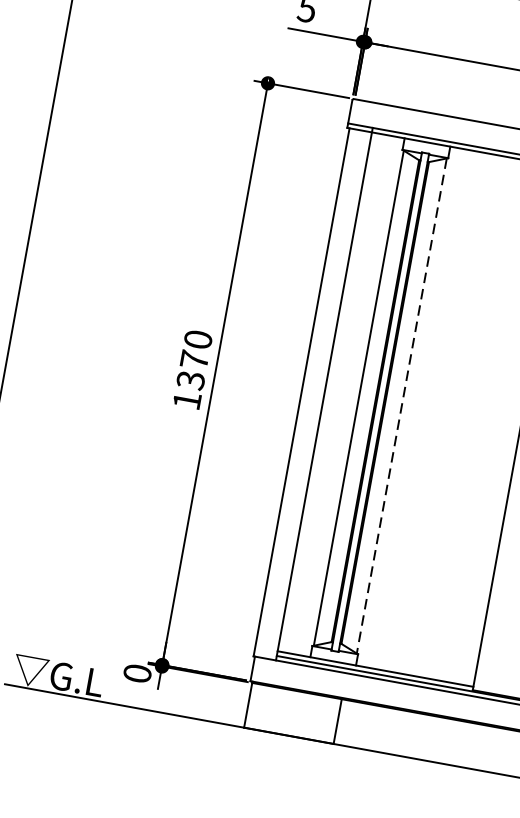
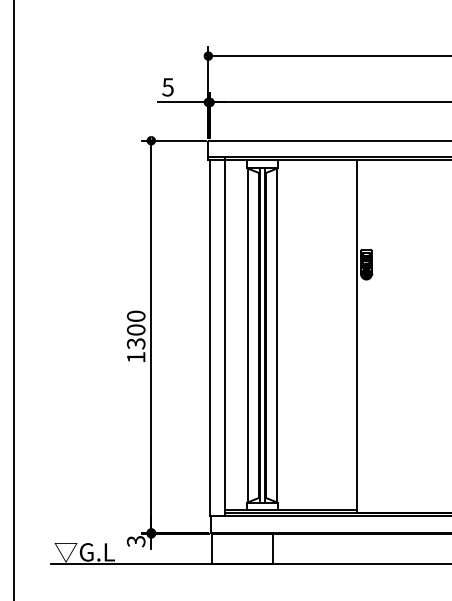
text: (193, 359) -> (135, 329), 1370 -> 1300
line: (401, 405) -> (276, 335), dashed -> solid
text: (137, 673) -> (136, 541), 0 -> 3

